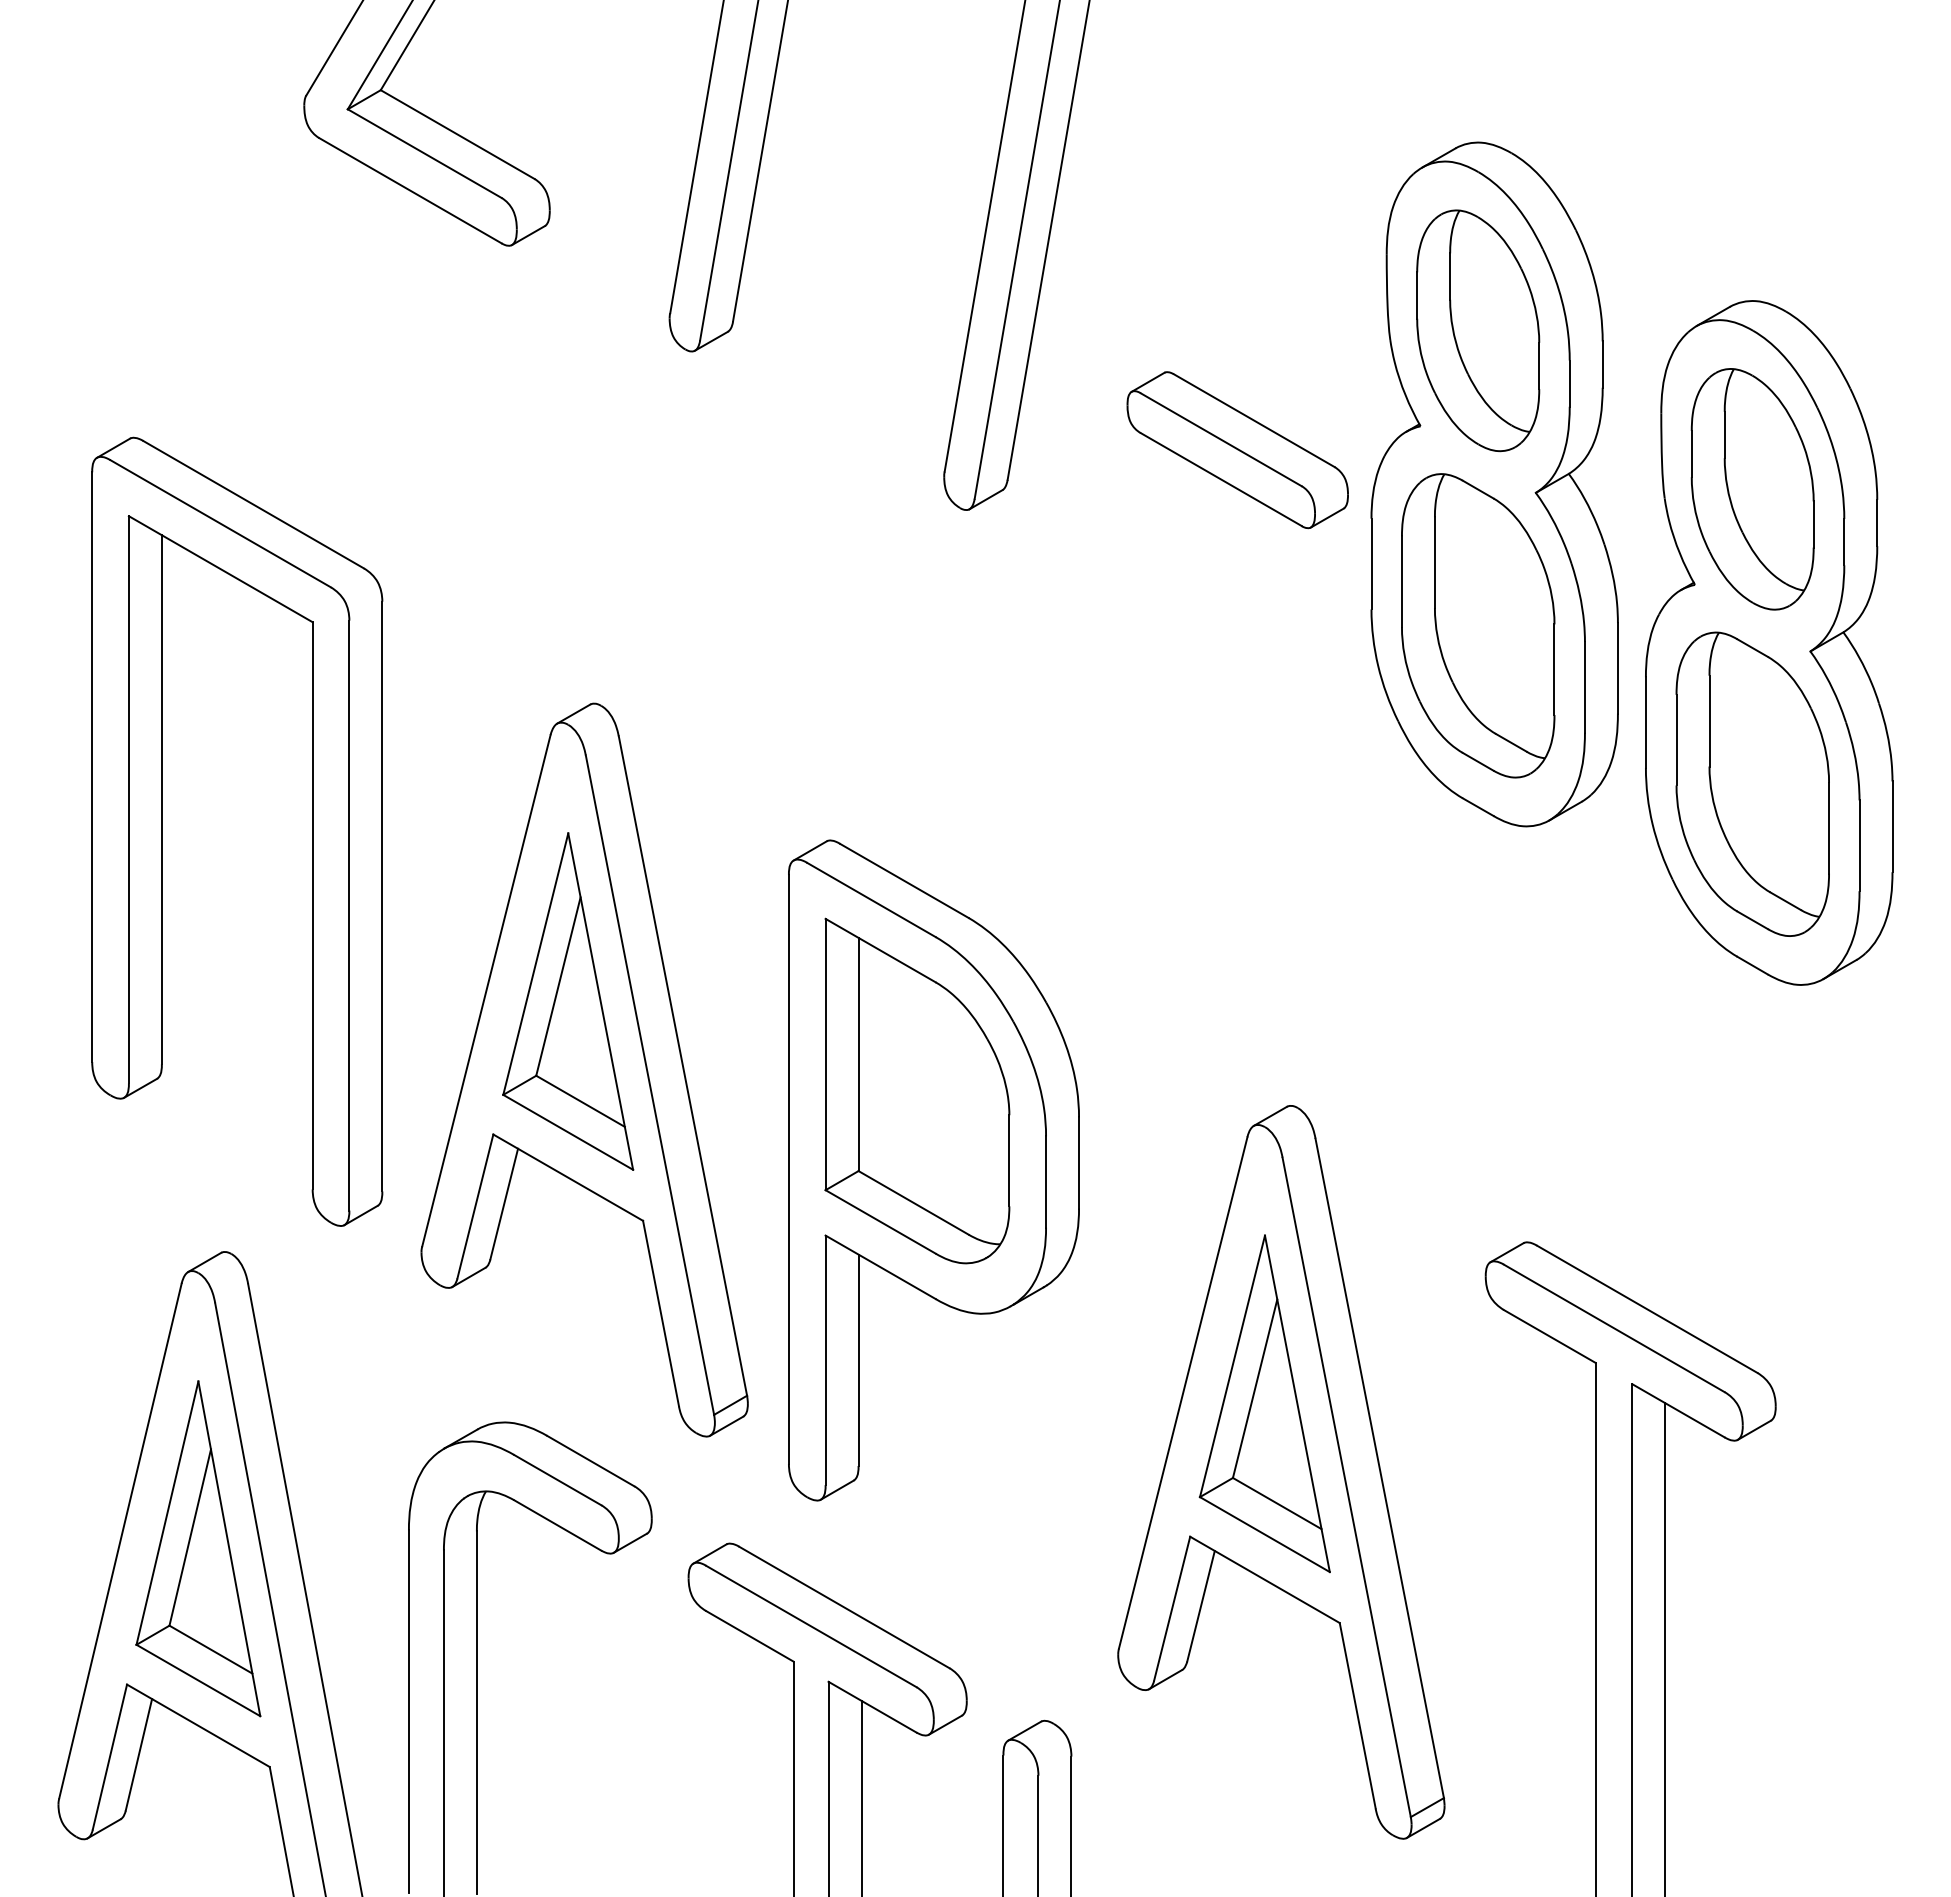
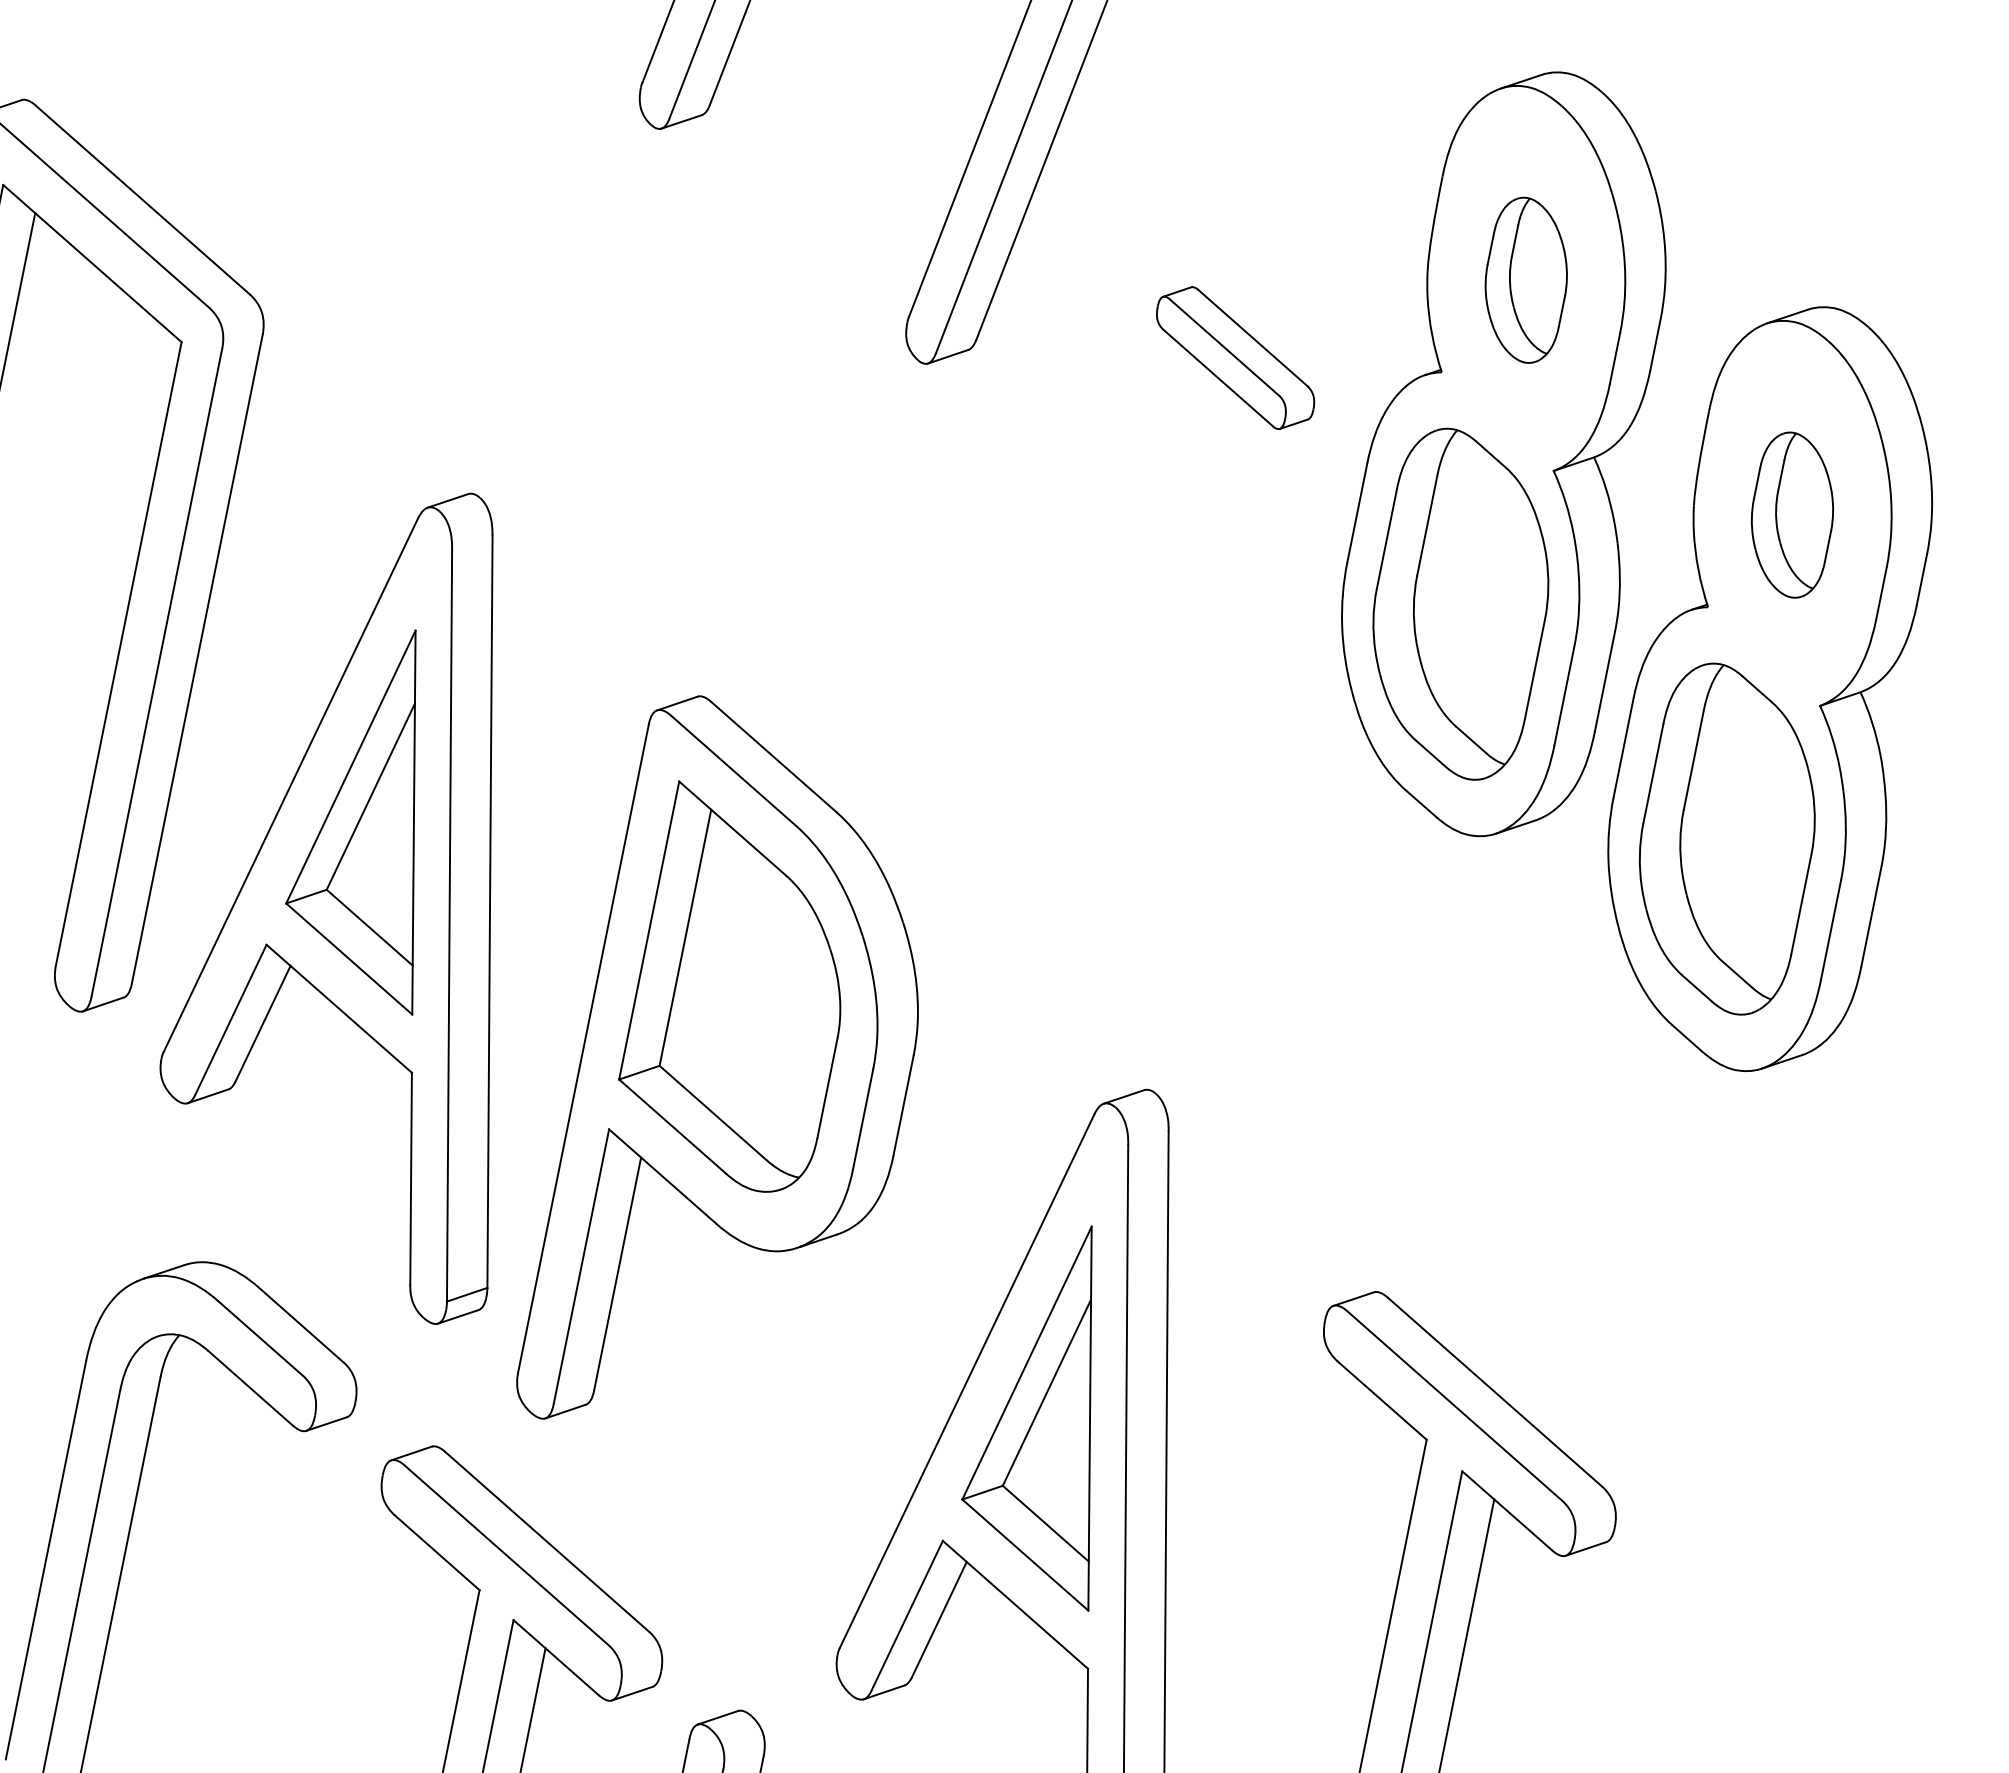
part: (1478, 330) -> (1526, 279), size x0.6
part: (1237, 450) -> (1235, 358), size x0.7
part: (1752, 489) -> (1792, 515), size x0.6

